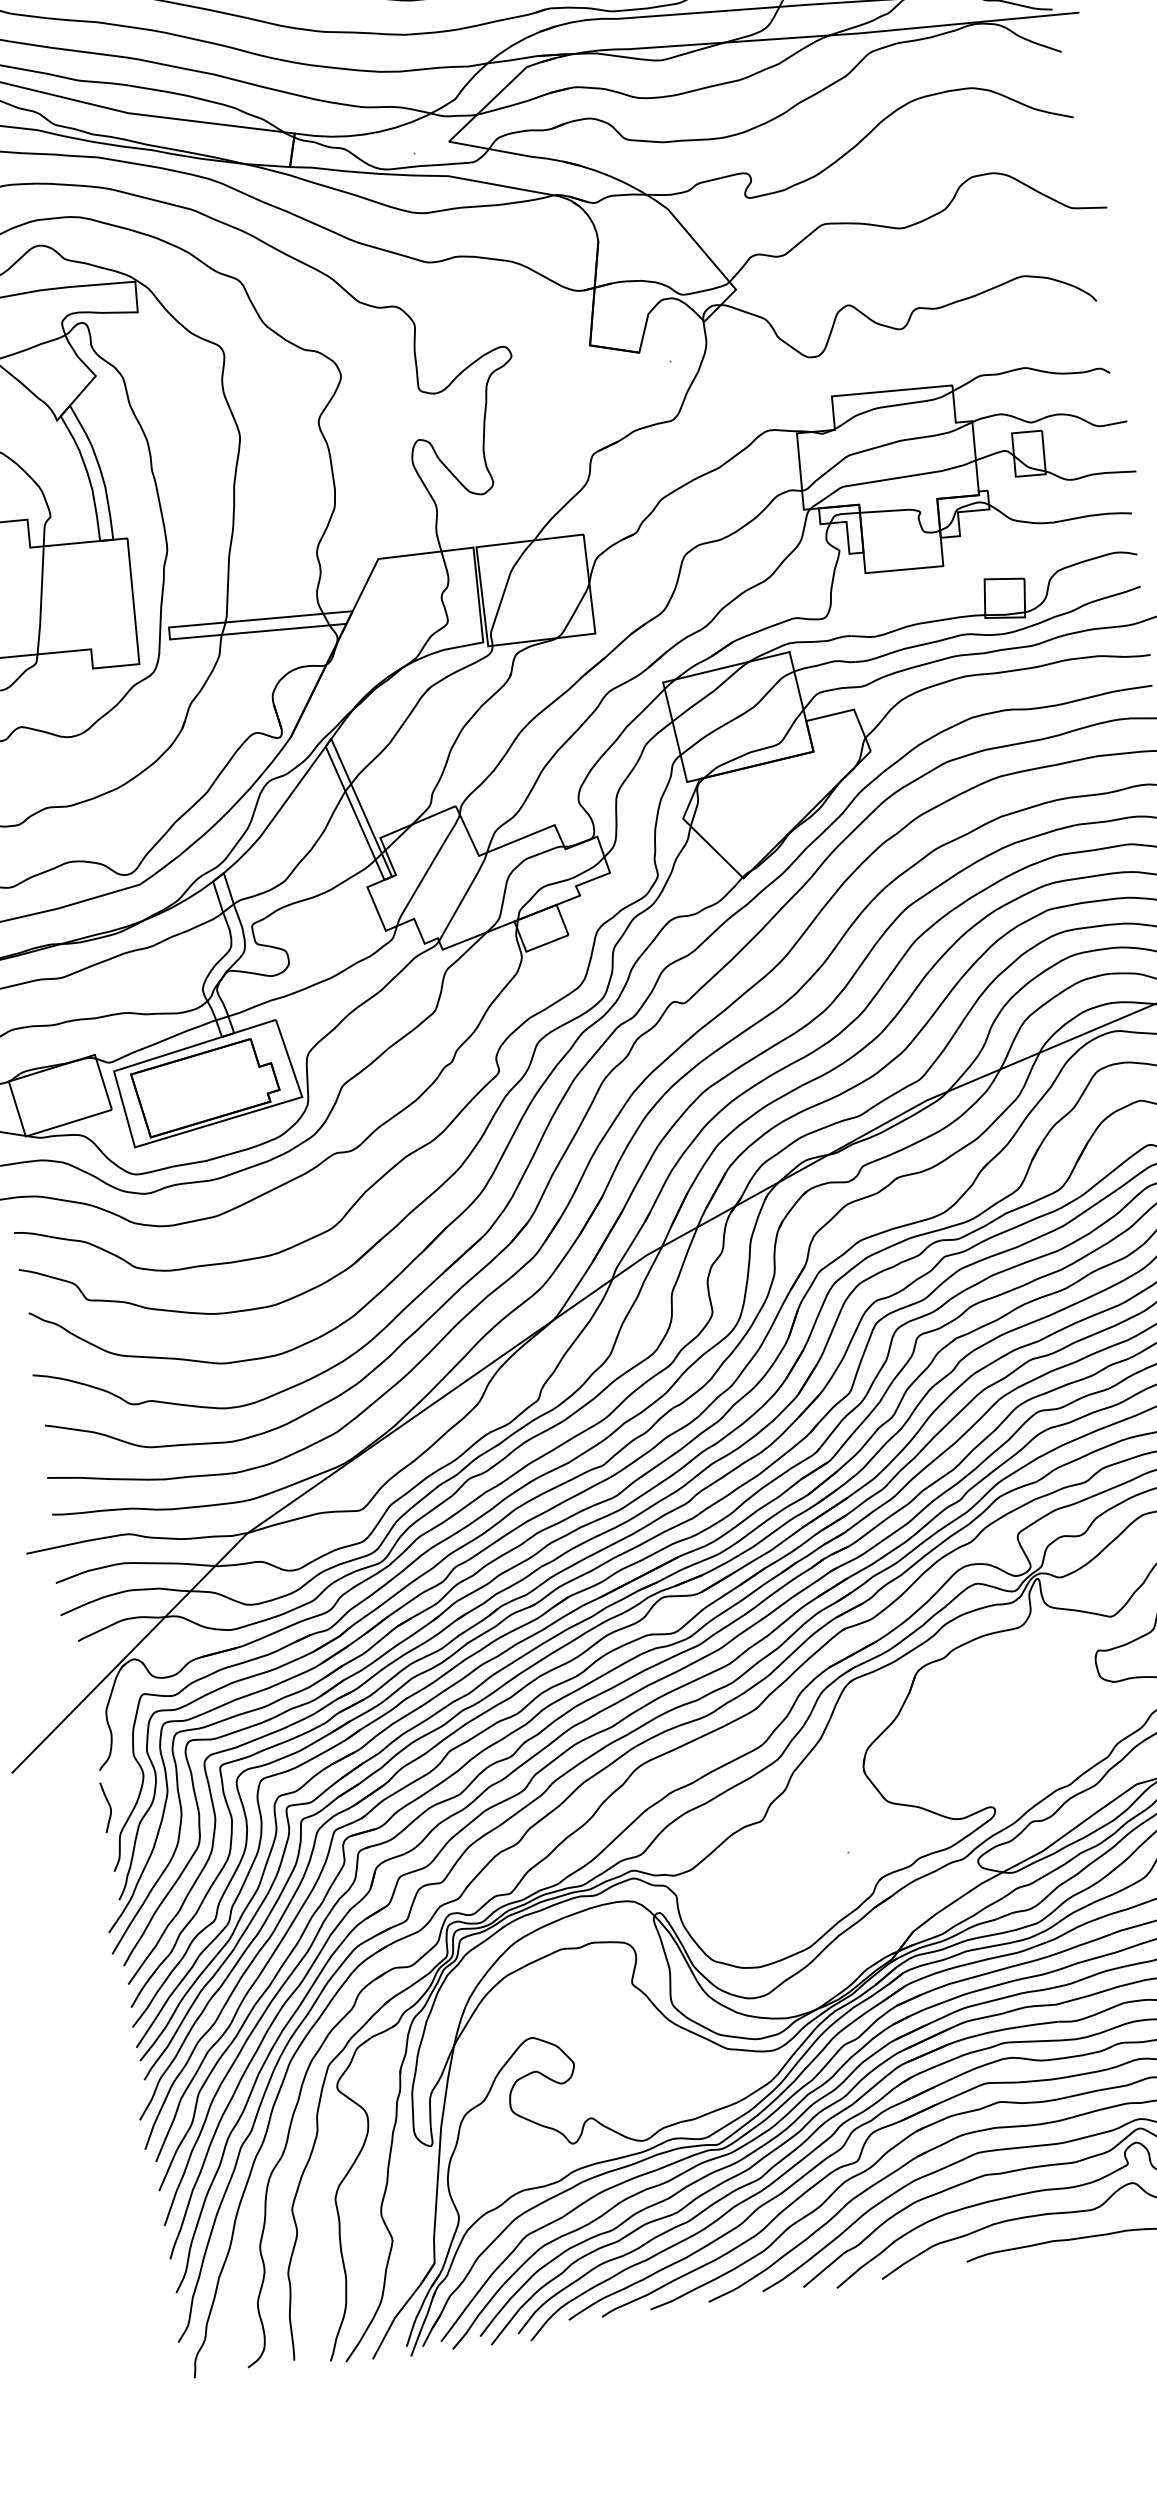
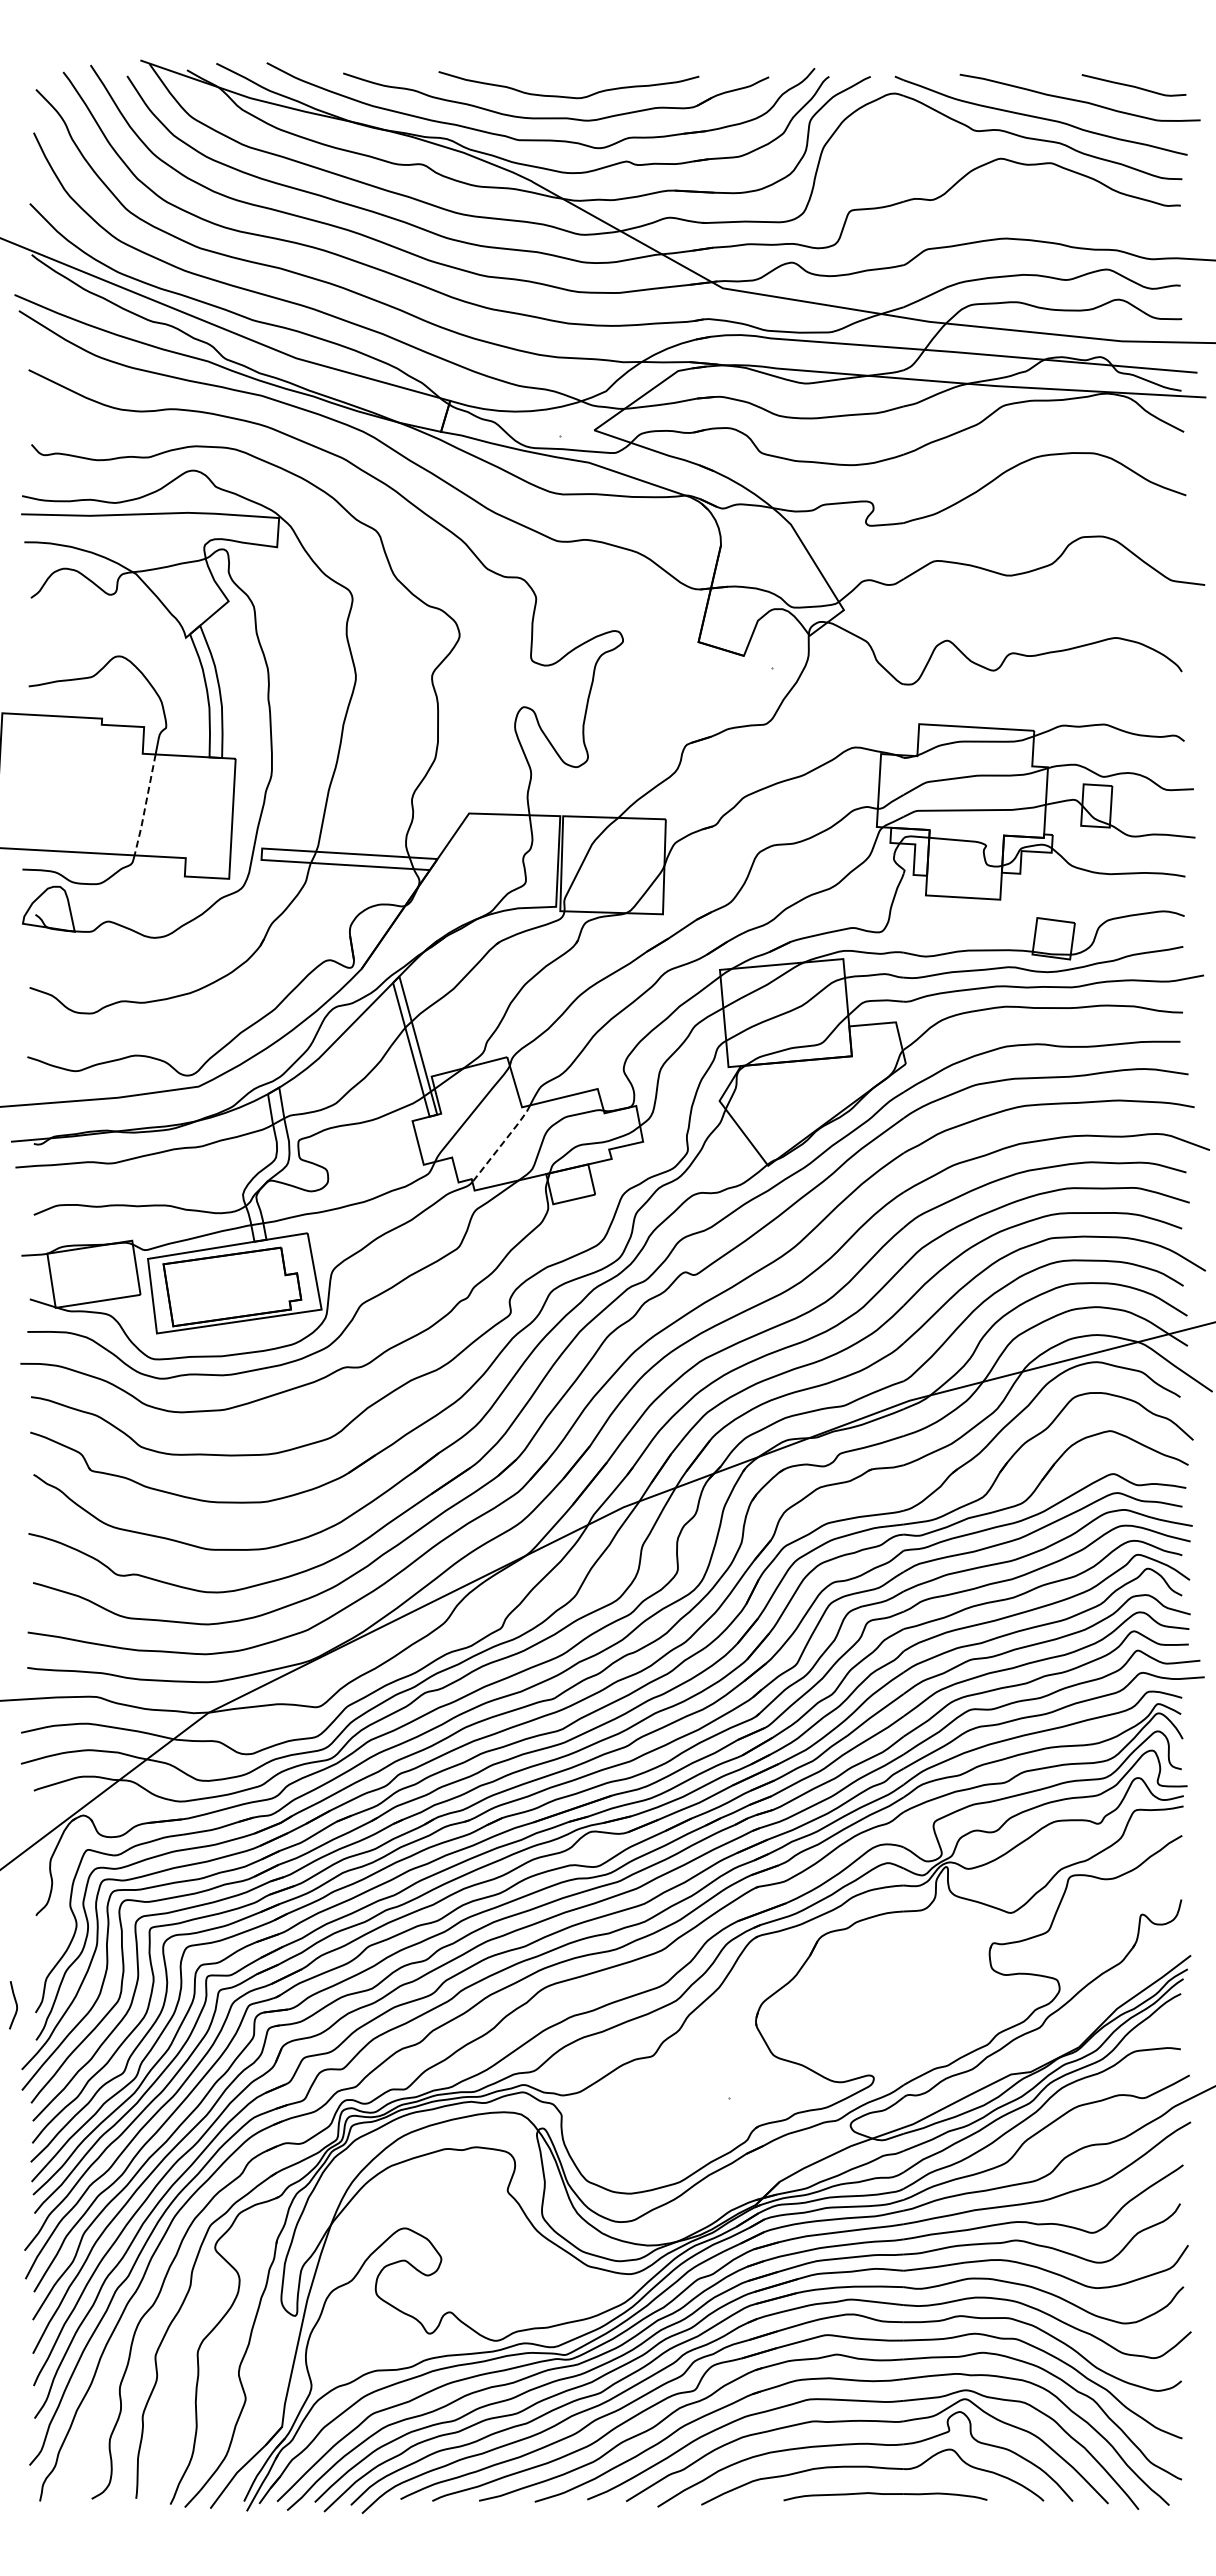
line: (41, 601) -> (145, 806), solid -> dashed
line: (465, 895) -> (503, 1142), solid -> dashed
curve: (108, 1806) -> (15, 2004), moved

